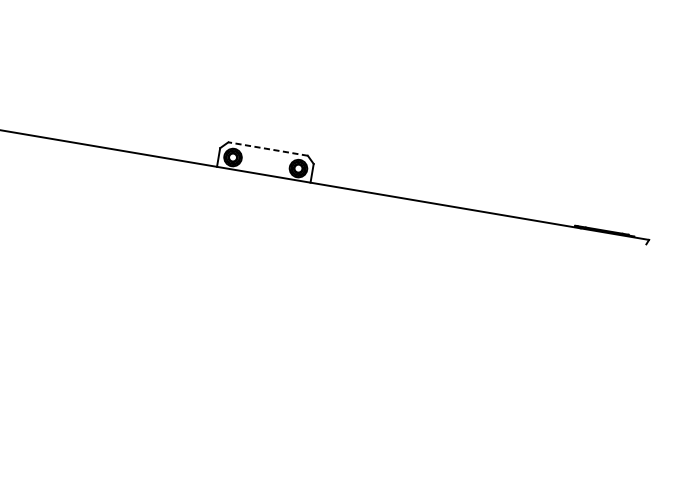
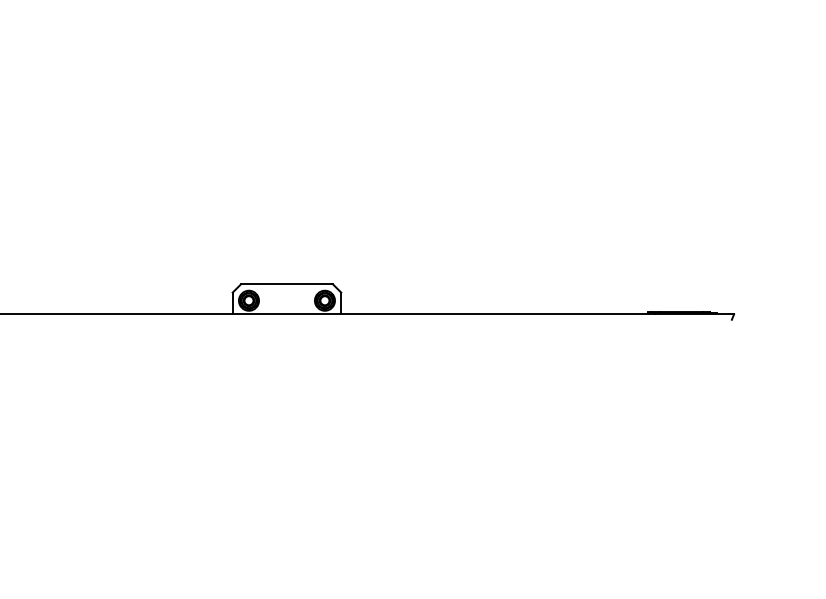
line: (267, 148) -> (286, 284), dashed -> solid

